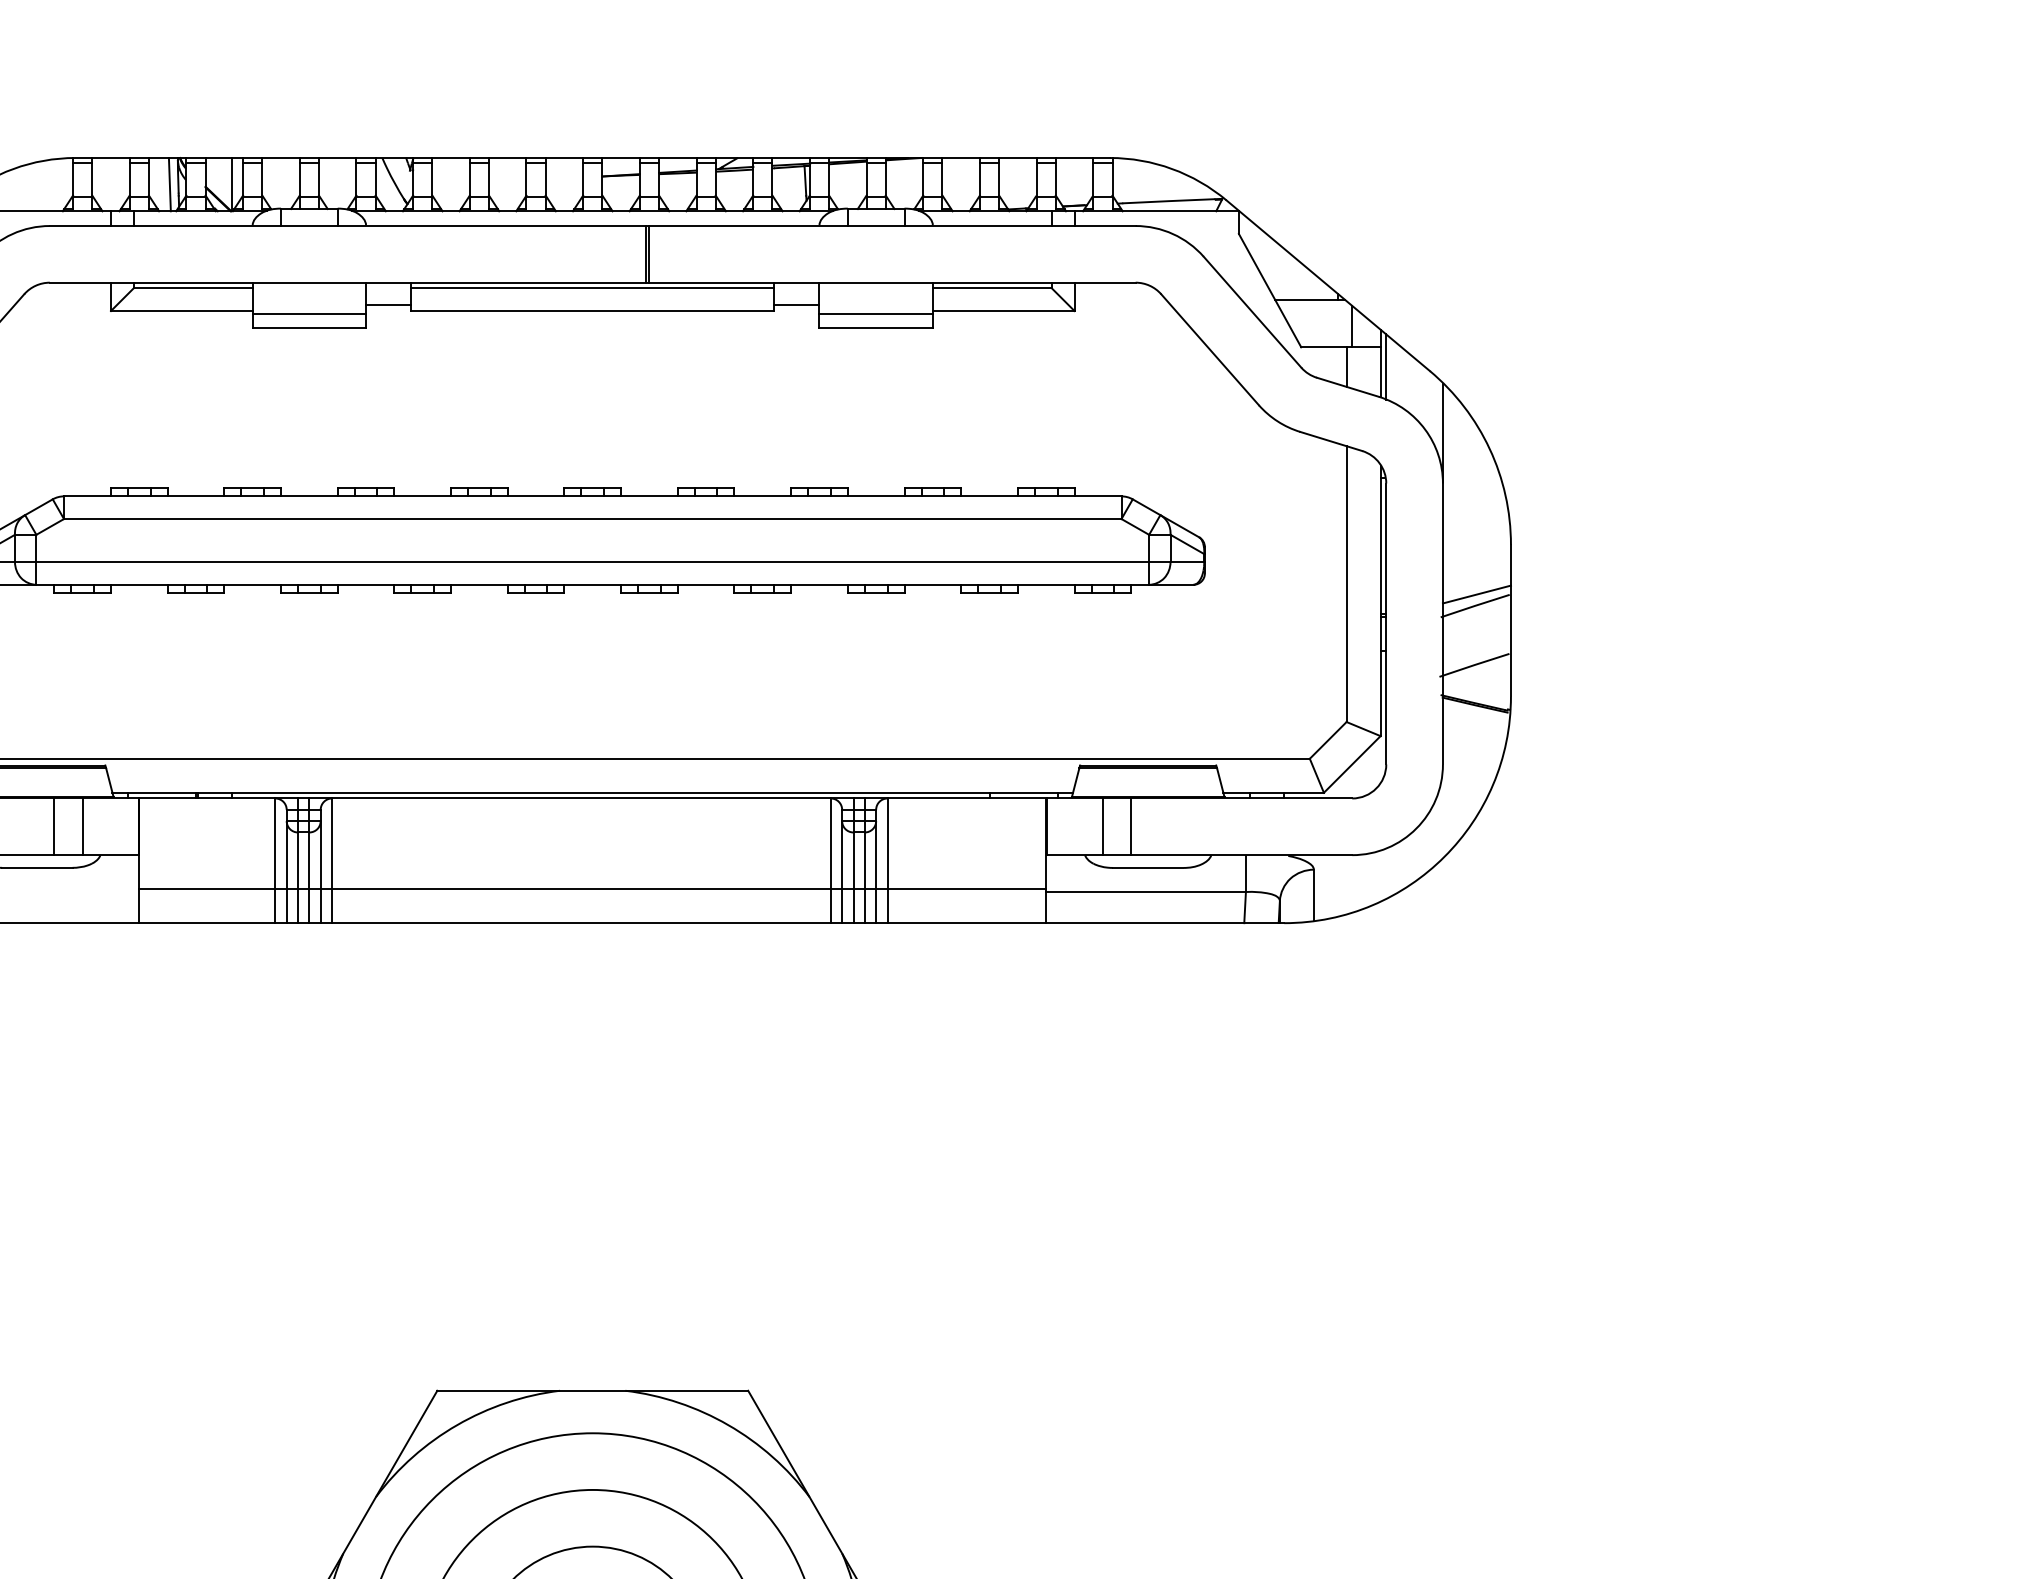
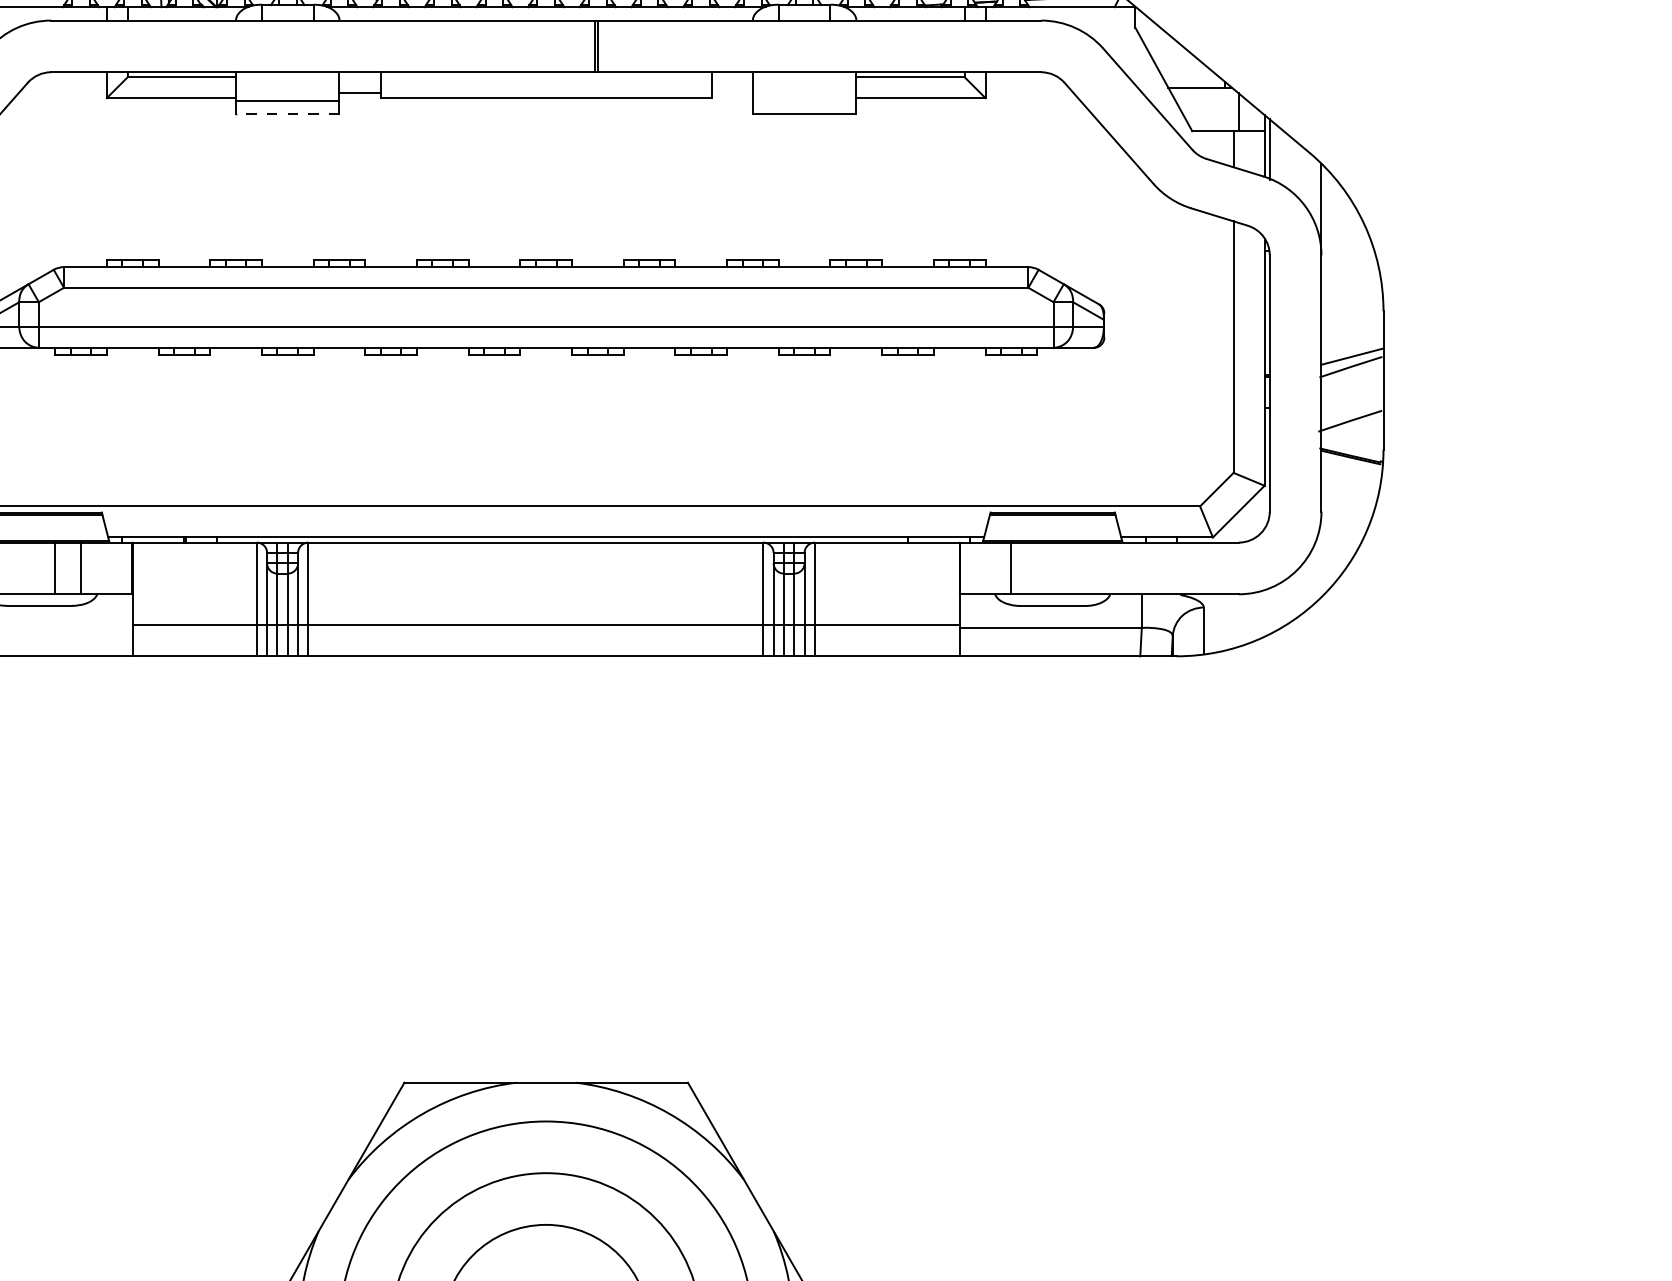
line: (592, 288) -> (545, 77), removed
line: (796, 305) -> (731, 93), removed
line: (875, 313) -> (804, 100), removed
line: (309, 328) -> (287, 114), solid -> dashed
line: (1131, 826) -> (1037, 568), removed

